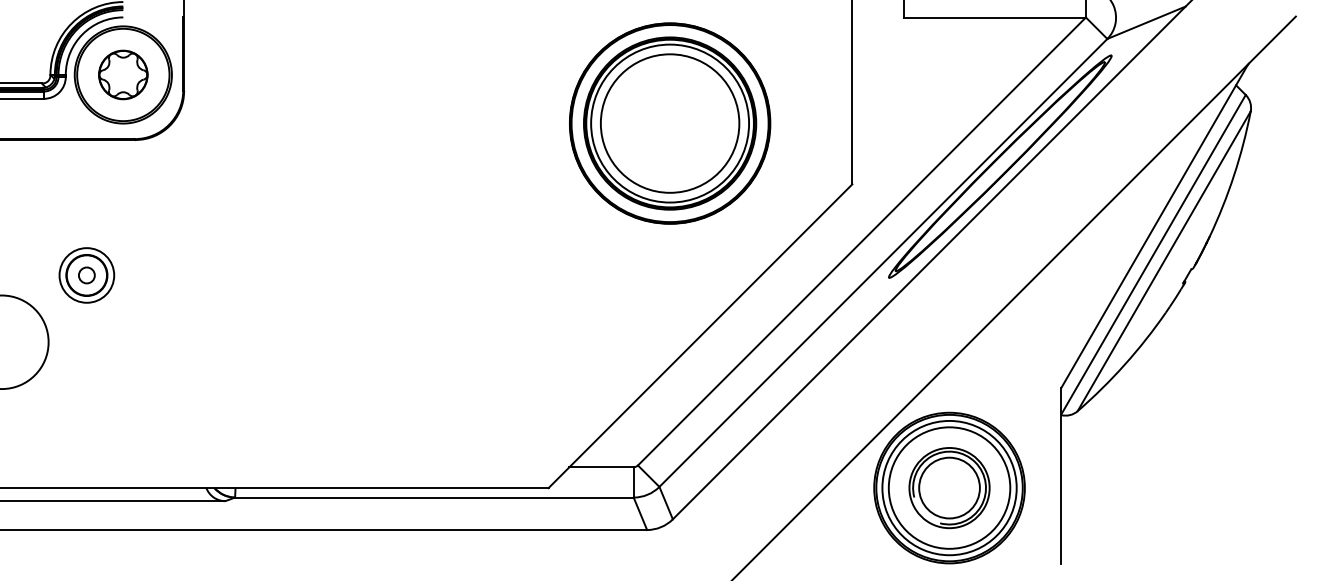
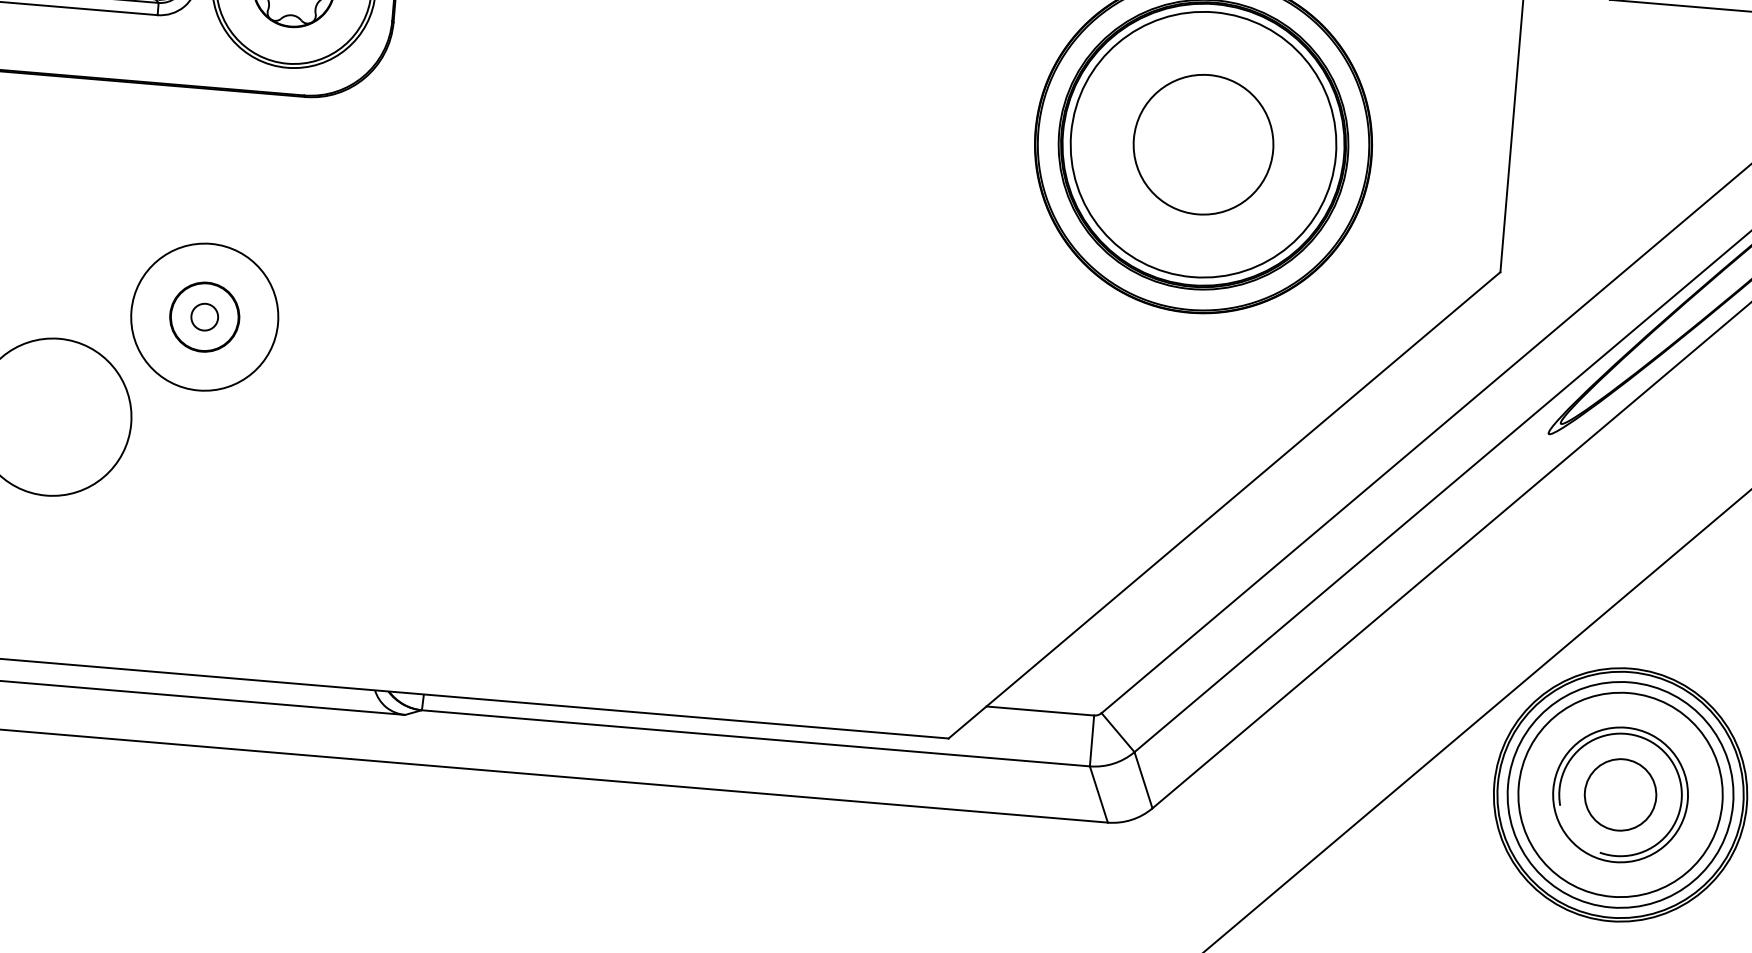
circle: (669, 123) -> (1202, 144), size x0.6
circle: (86, 275) -> (204, 317), size x1.6
circle: (949, 487) -> (1620, 793), size x0.7

